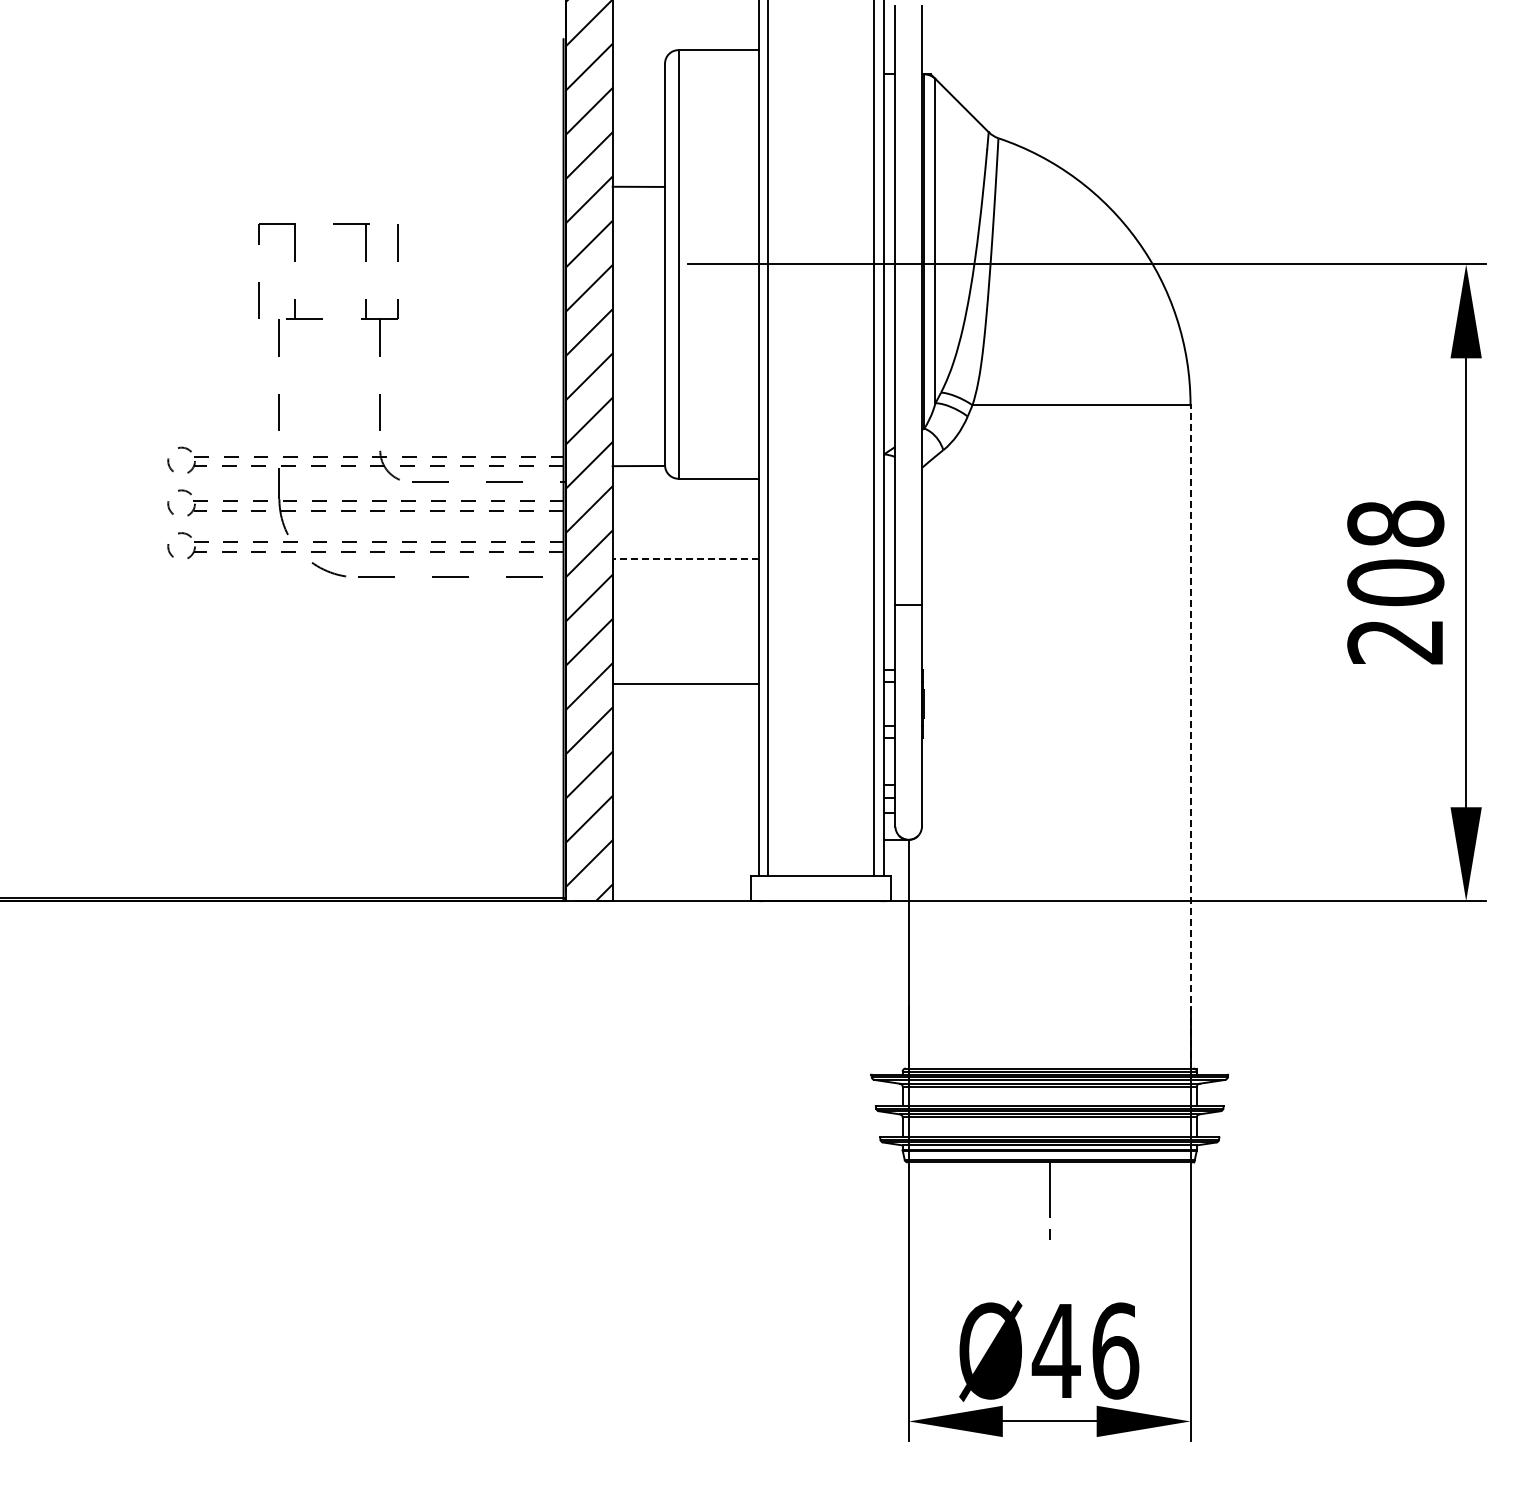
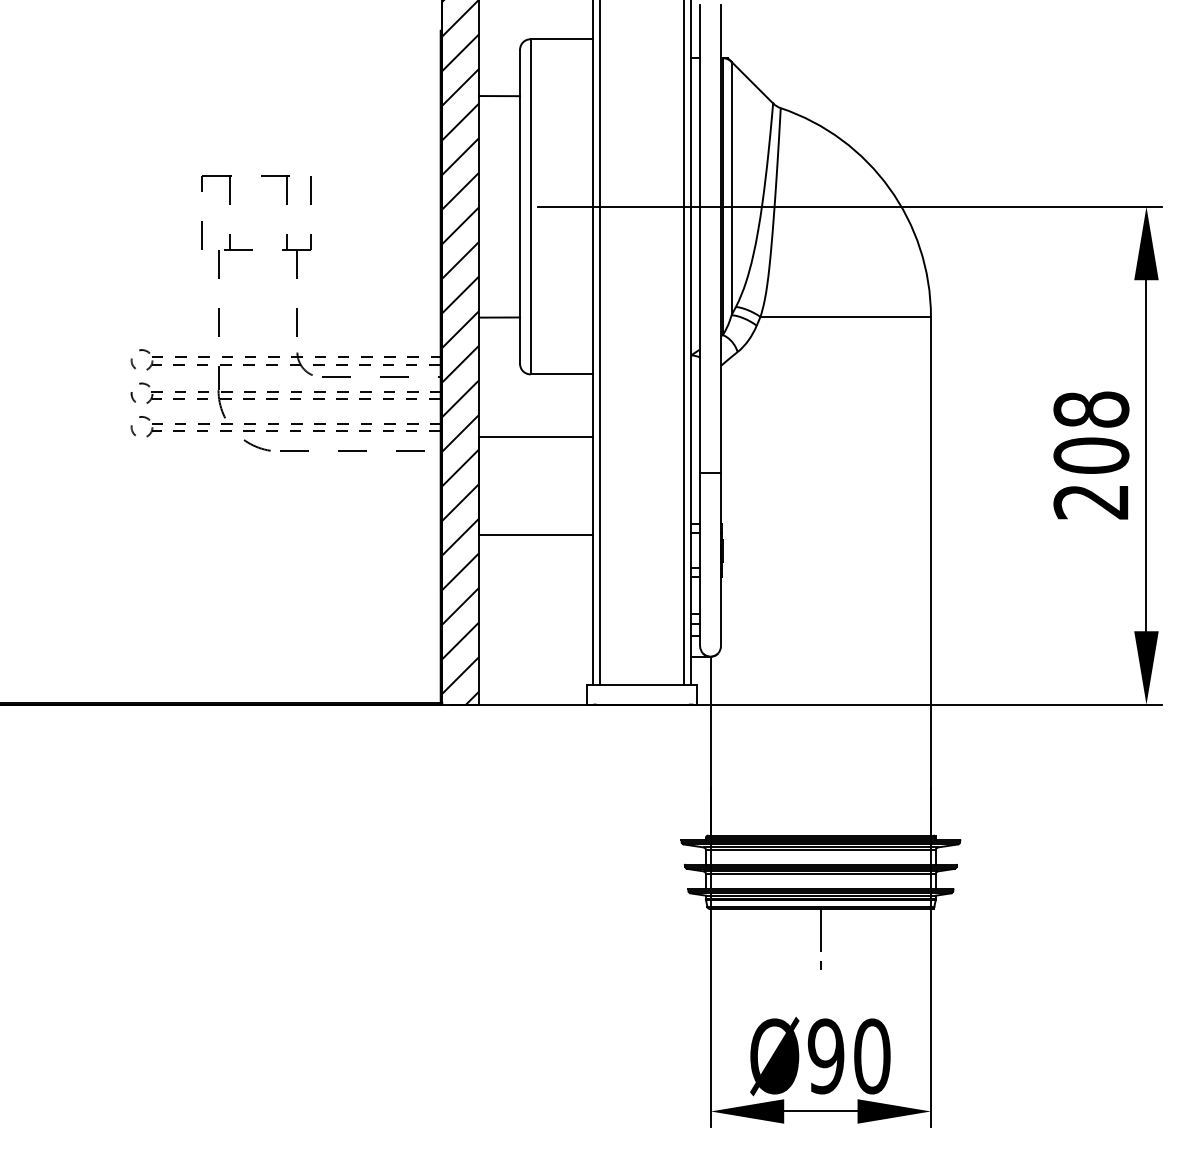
line: (638, 186) -> (499, 95), moved
line: (638, 465) -> (499, 317), moved
line: (685, 559) -> (536, 437), dashed -> solid
line: (1190, 736) -> (930, 575), dashed -> solid
text: (1085, 1350) -> (848, 1056), Ø46 -> Ø90

